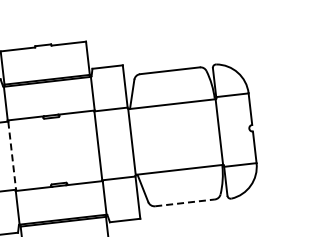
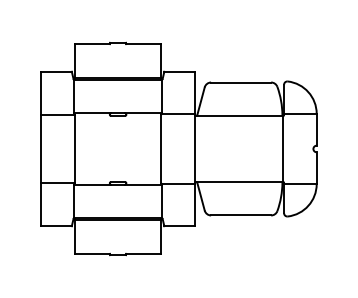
line: (12, 156) -> (74, 149), dashed -> solid
line: (185, 202) -> (241, 215), dashed -> solid

